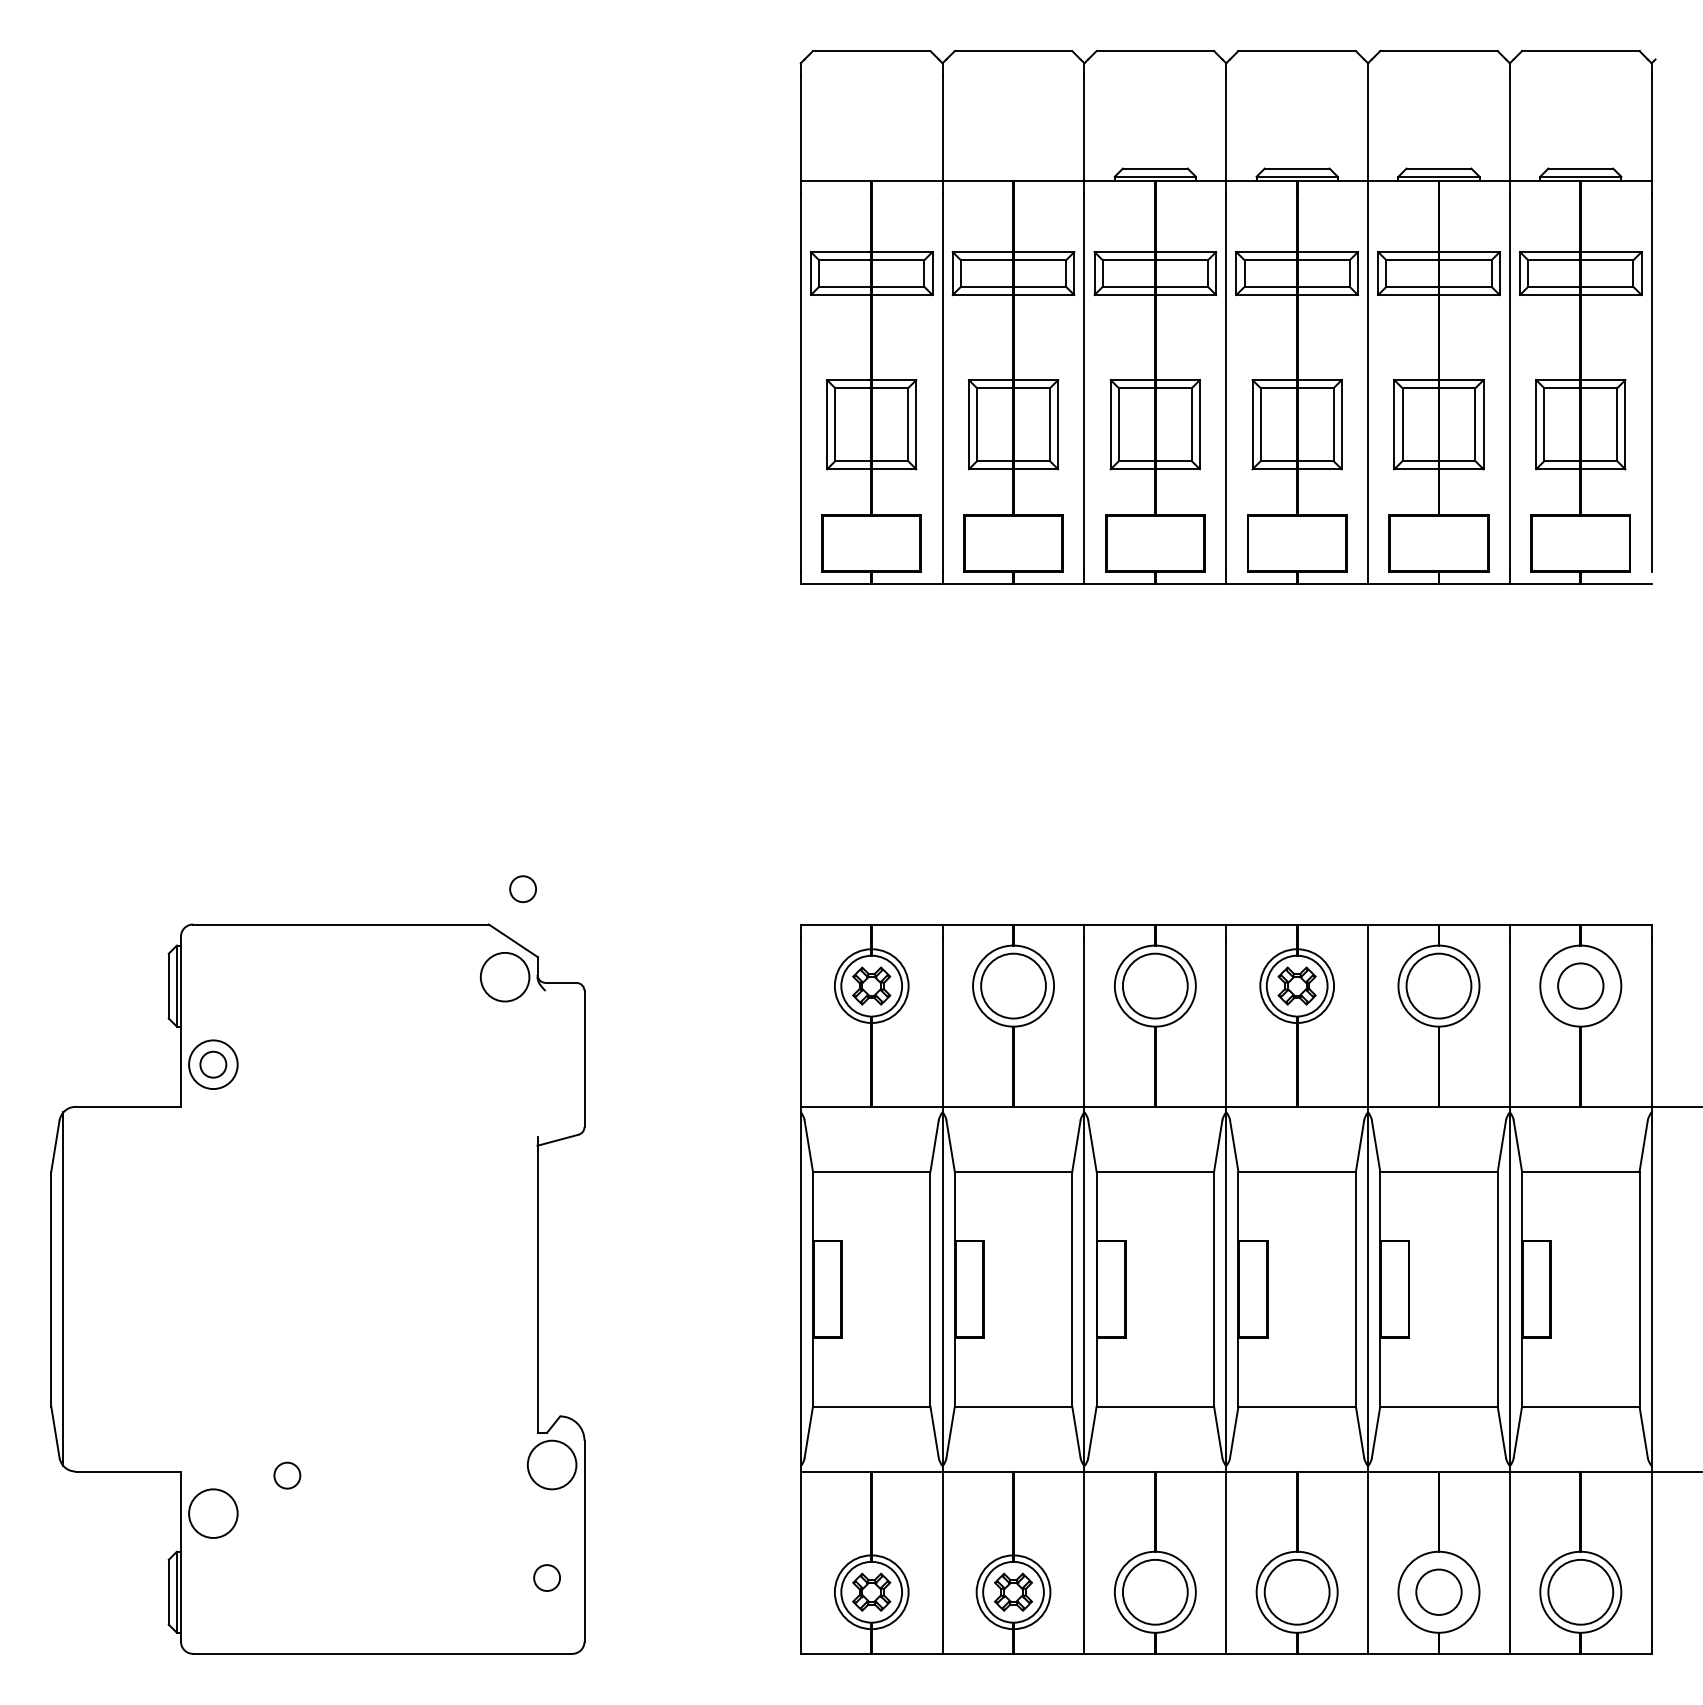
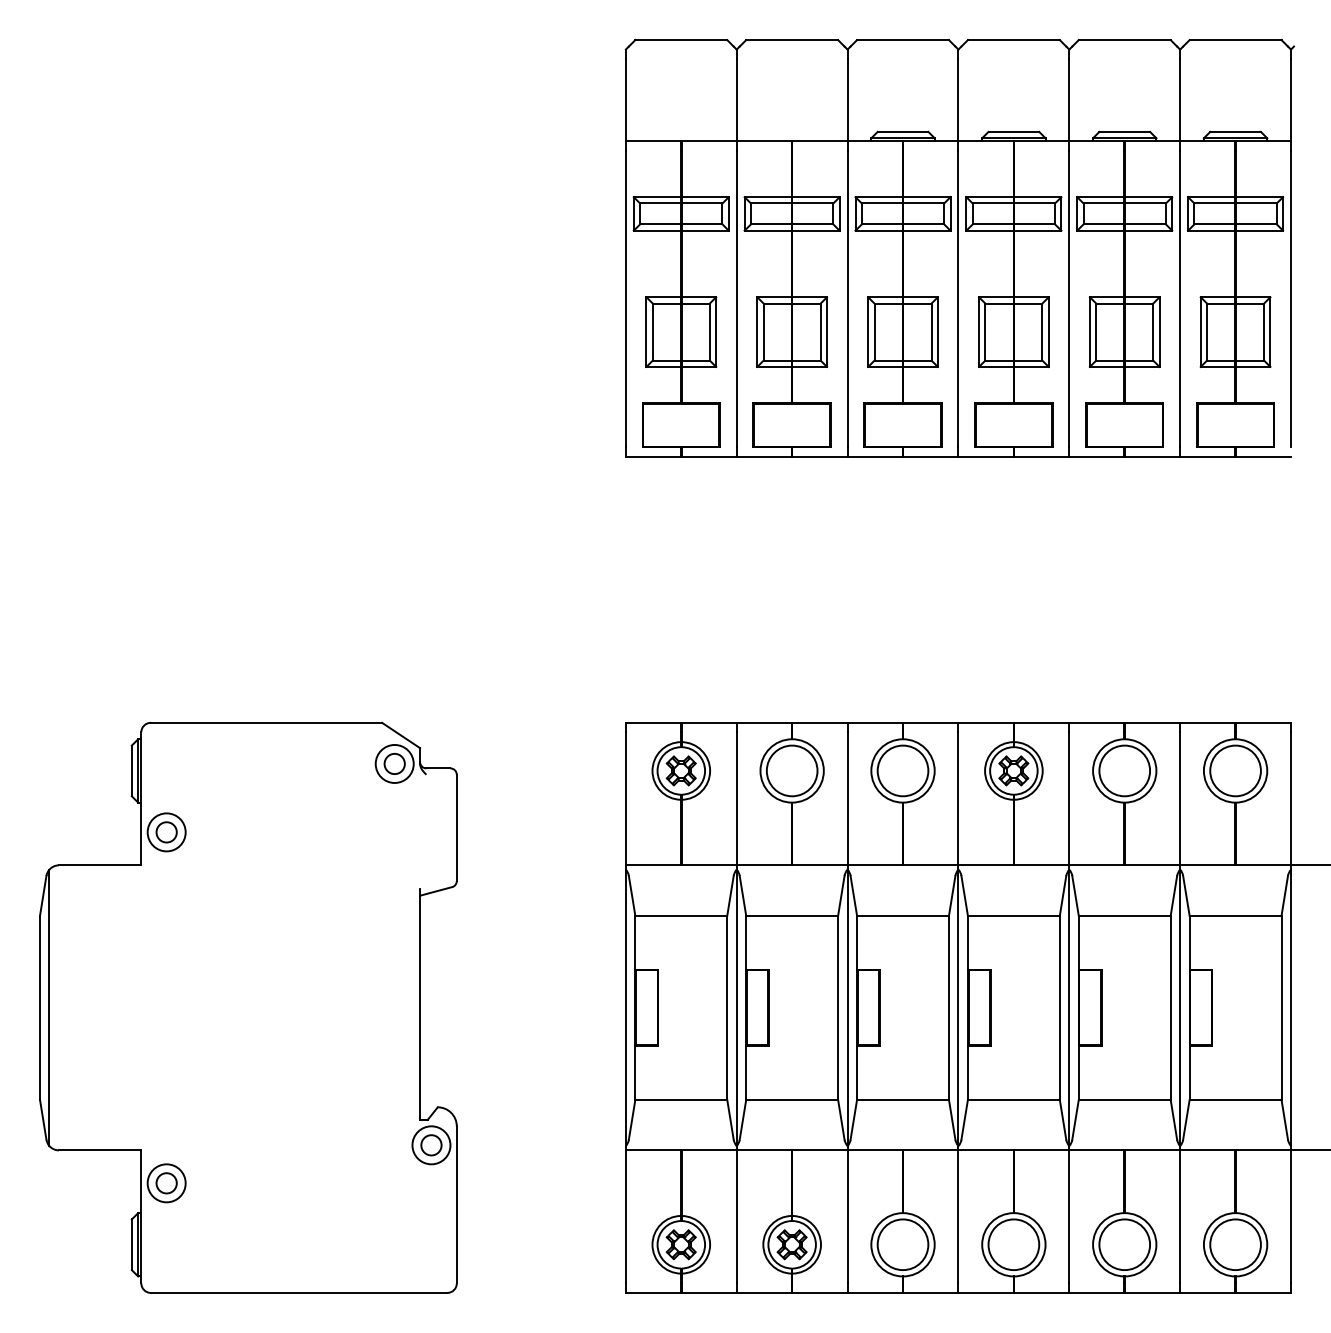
circle: (522, 889) -> (394, 764), moved
circle: (1580, 985) -> (1235, 770), size x1.43
circle: (287, 1475) -> (166, 1183), moved
circle: (546, 1577) -> (430, 1144), moved
circle: (1438, 1591) -> (1124, 1244), size x1.43

